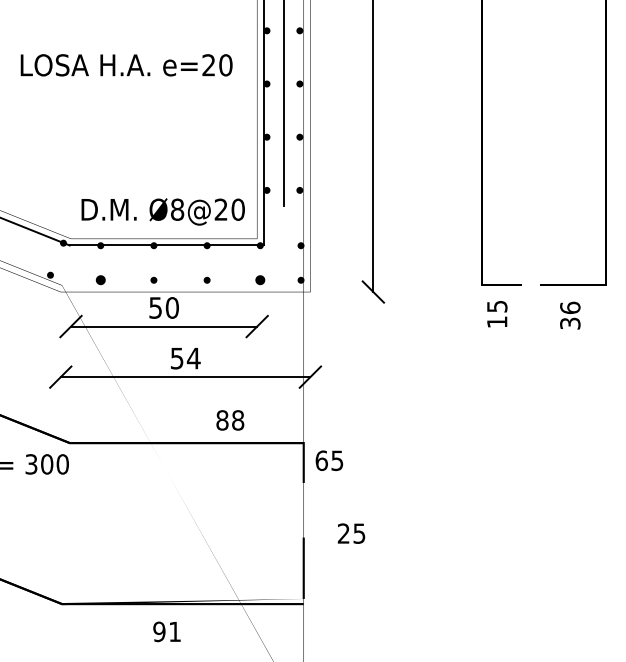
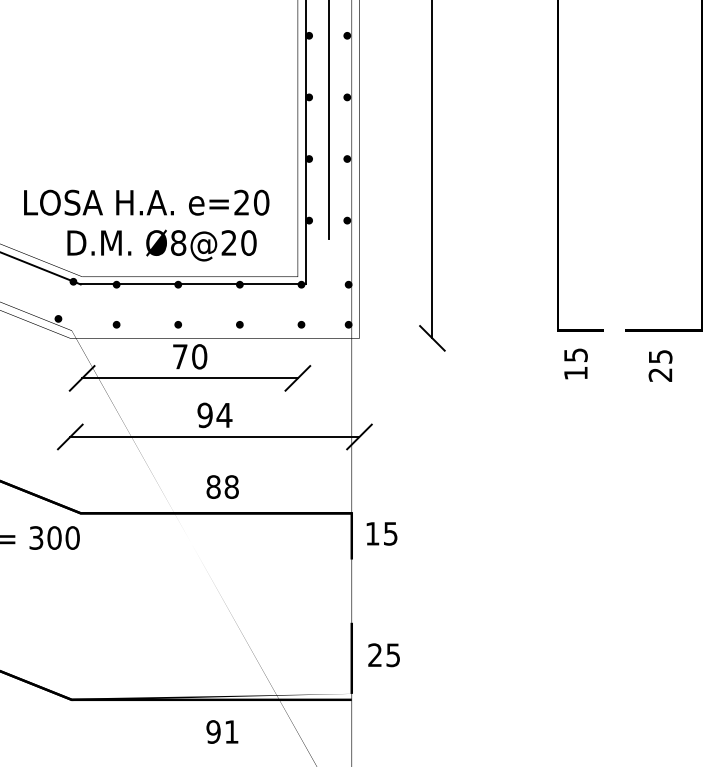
text: (126, 65) -> (146, 202), moved
text: (162, 211) -> (161, 245), moved
part: (100, 280) -> (116, 324), size x0.62
part: (260, 280) -> (301, 324), size x0.62
text: (155, 307) -> (180, 356), 50 -> 70
text: (570, 315) -> (660, 365), 36 -> 25
text: (176, 357) -> (204, 414), 54 -> 94
text: (230, 419) -> (222, 486), moved
text: (321, 460) -> (372, 533), 65 -> 15
text: (350, 533) -> (383, 655), moved
text: (167, 631) -> (222, 731), moved

